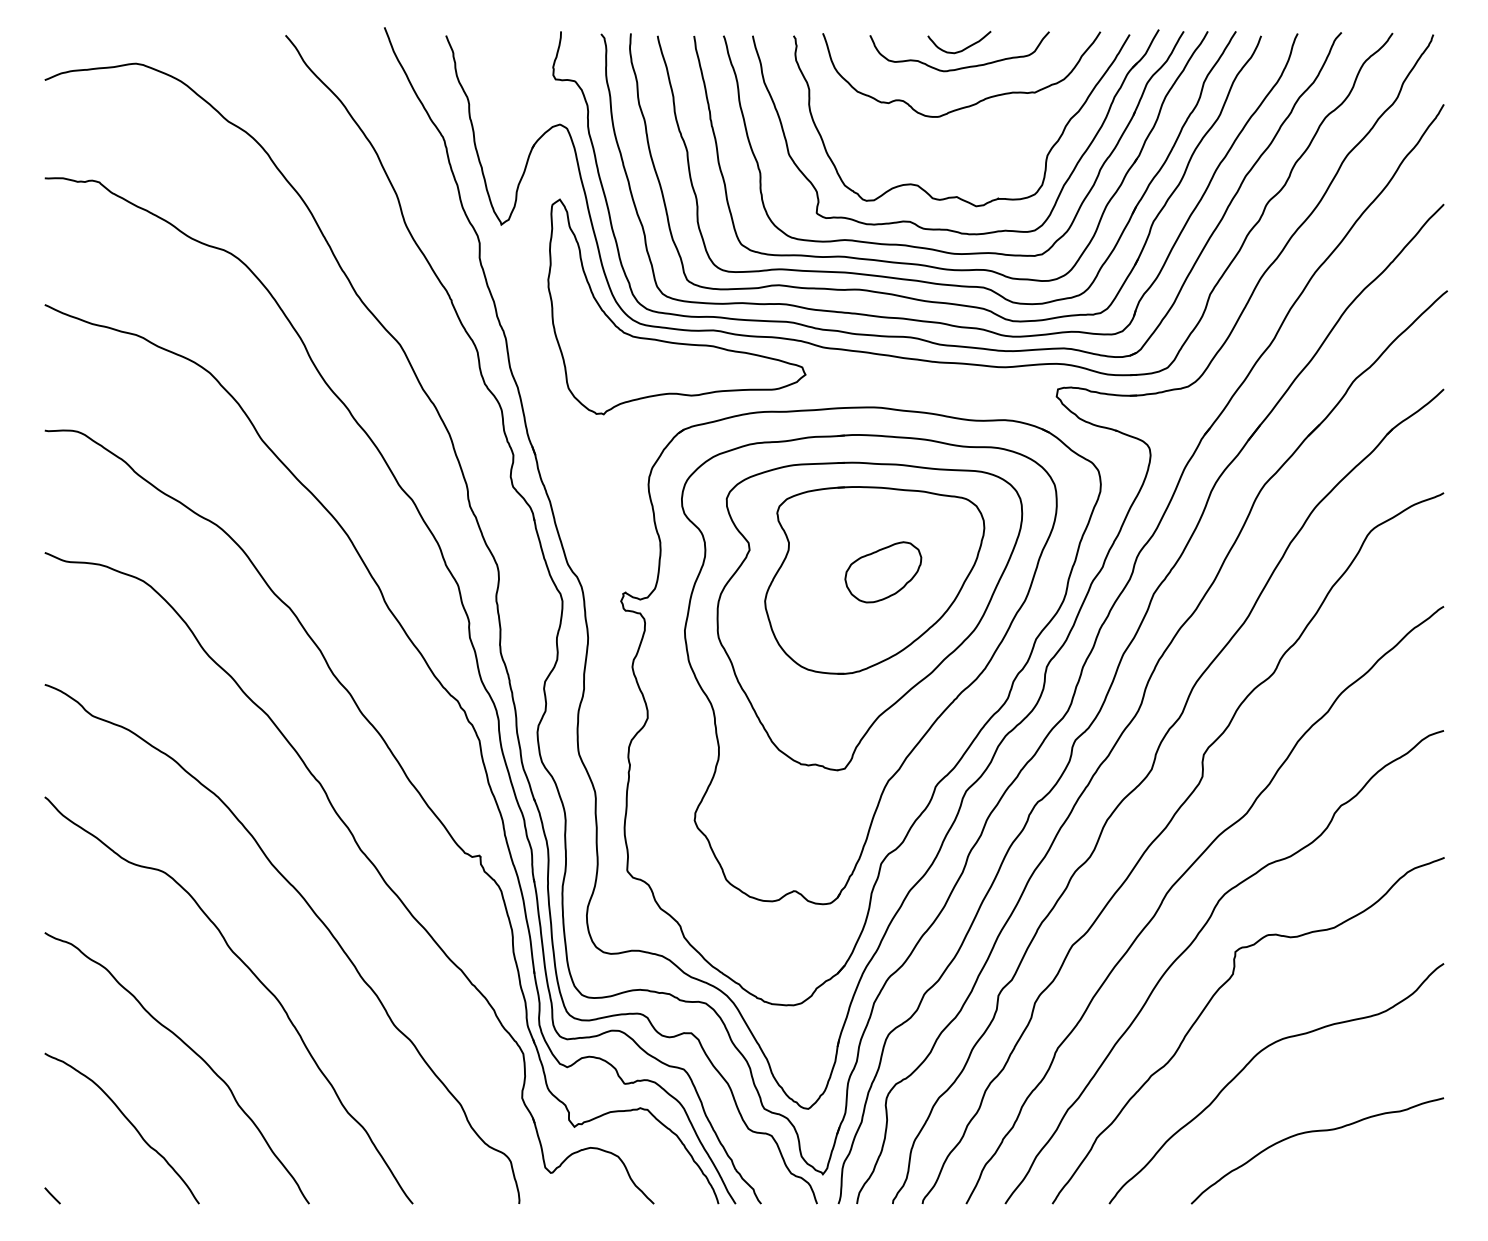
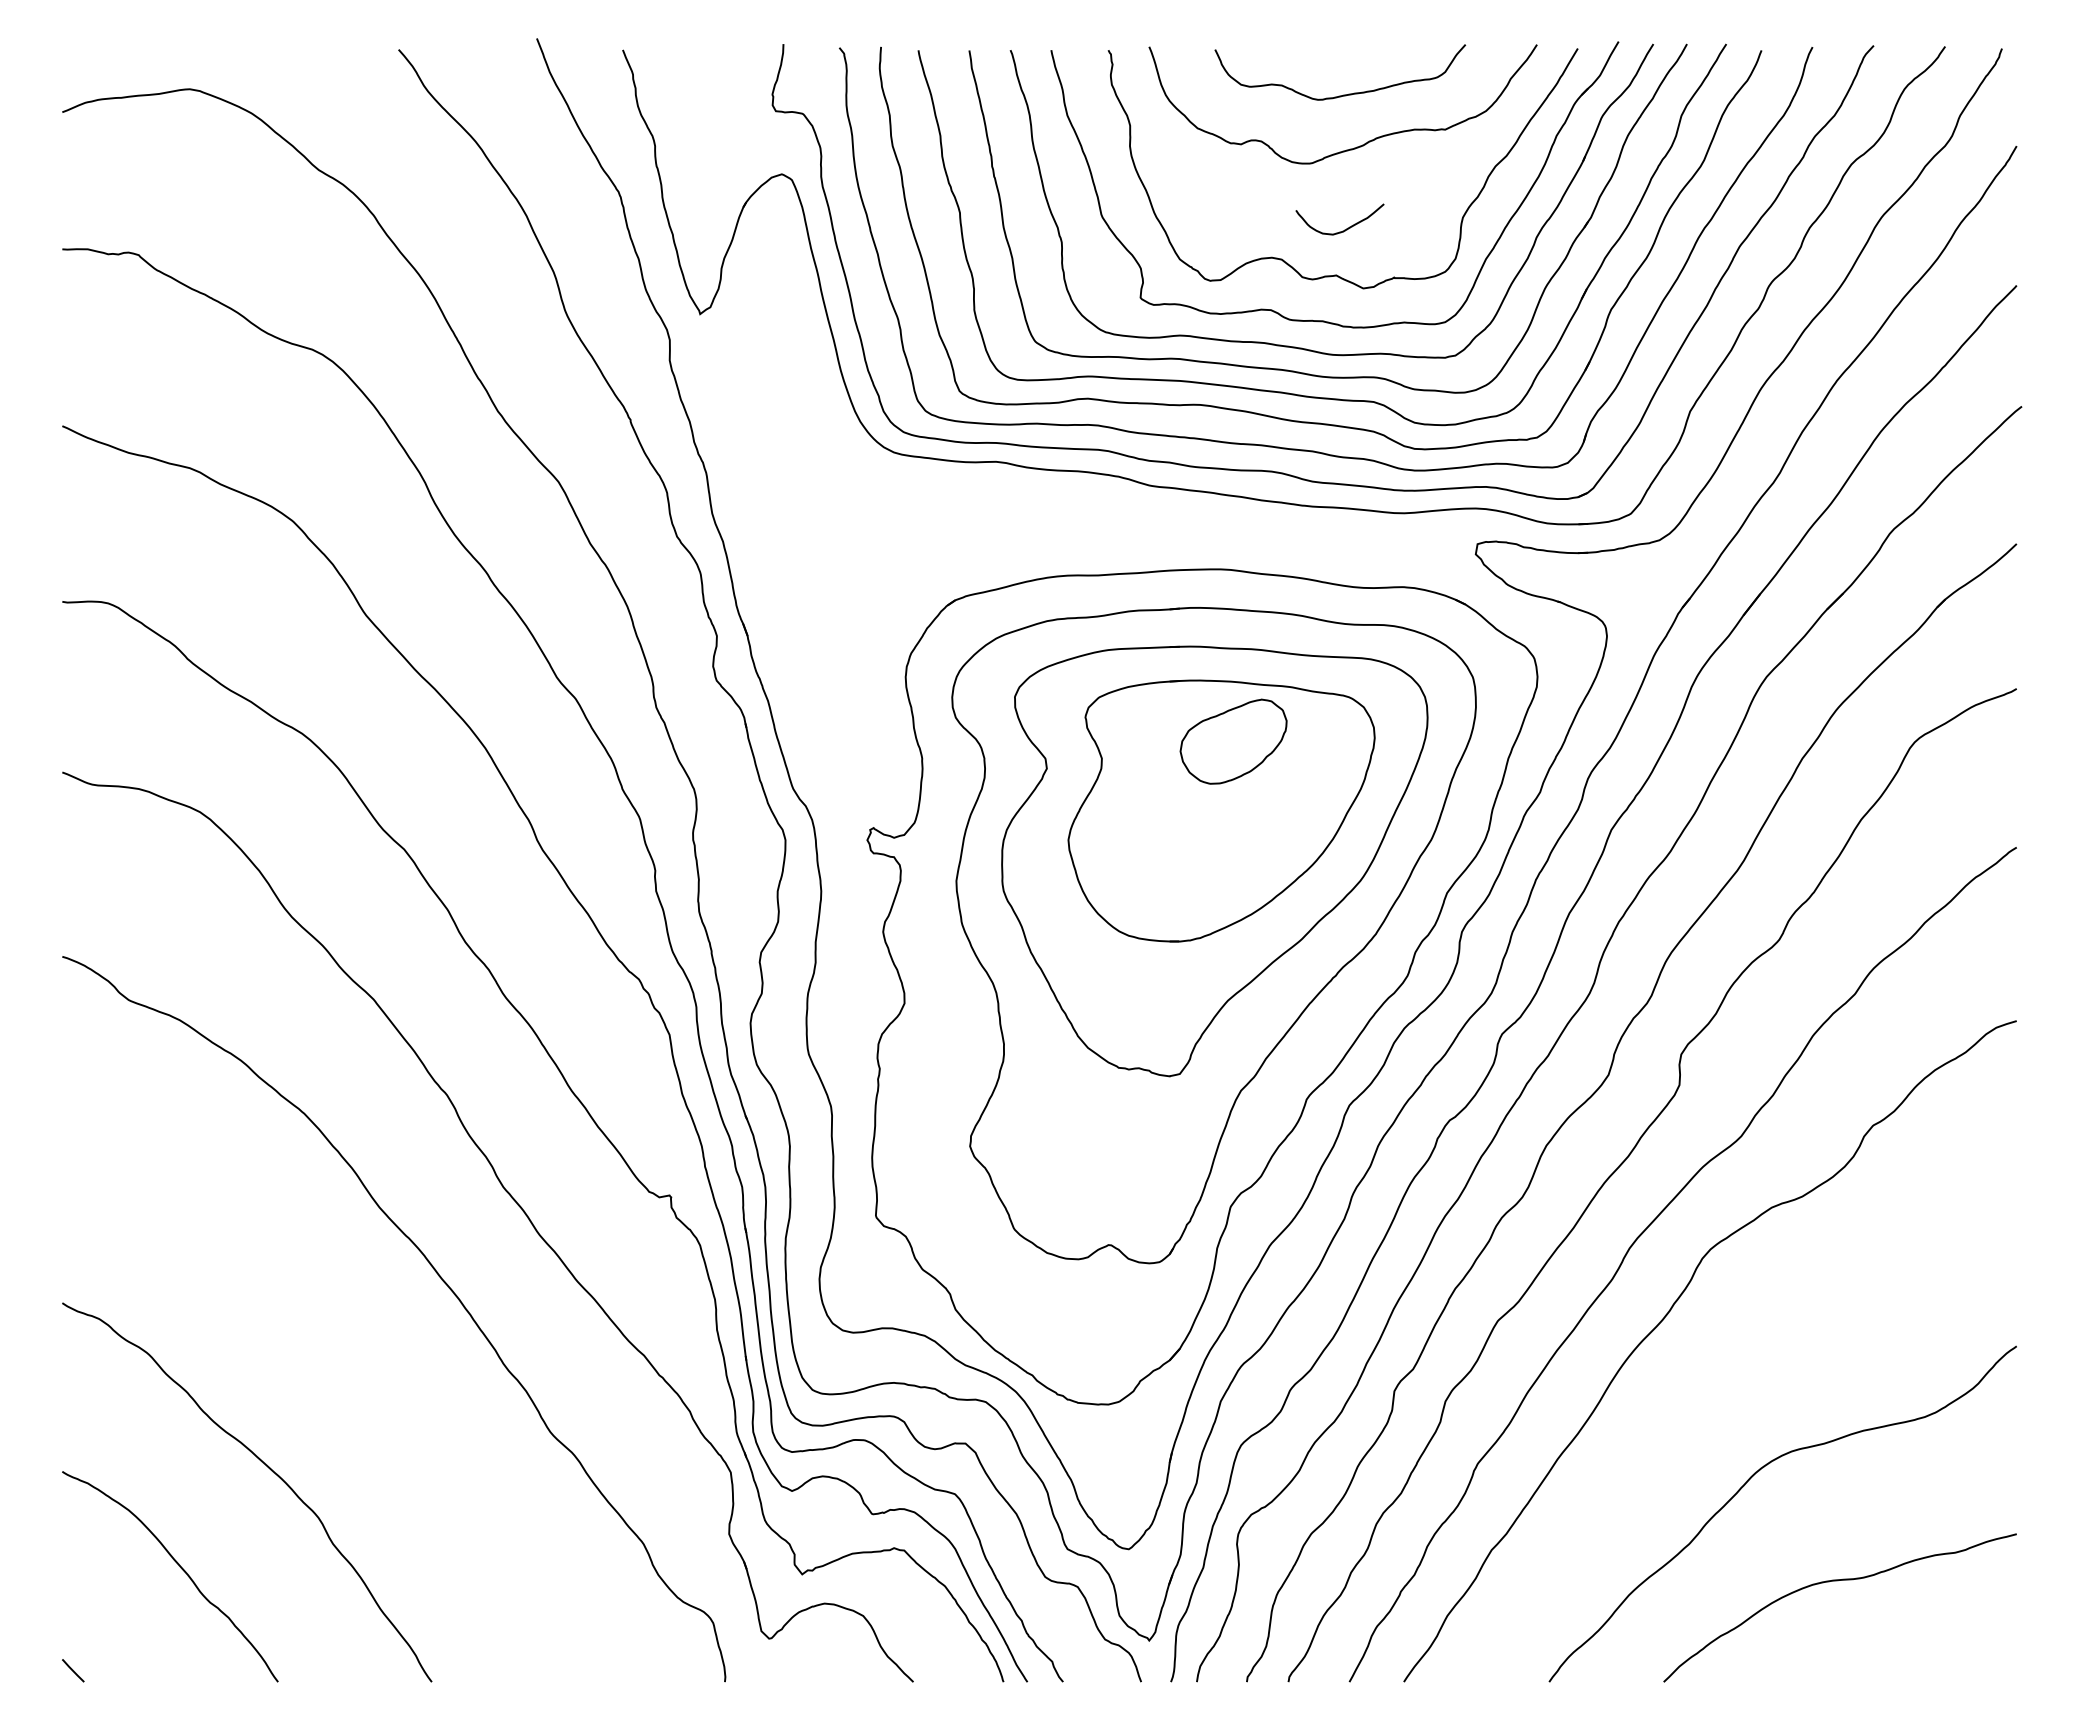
curve: (962, 49) -> (1344, 229), moved
part: (670, 341) -> (936, 477), removed
part: (883, 572) -> (1233, 741), moved
curve: (257, 979) -> (359, 1368), removed
curve: (1208, 1003) -> (1688, 1402), removed

